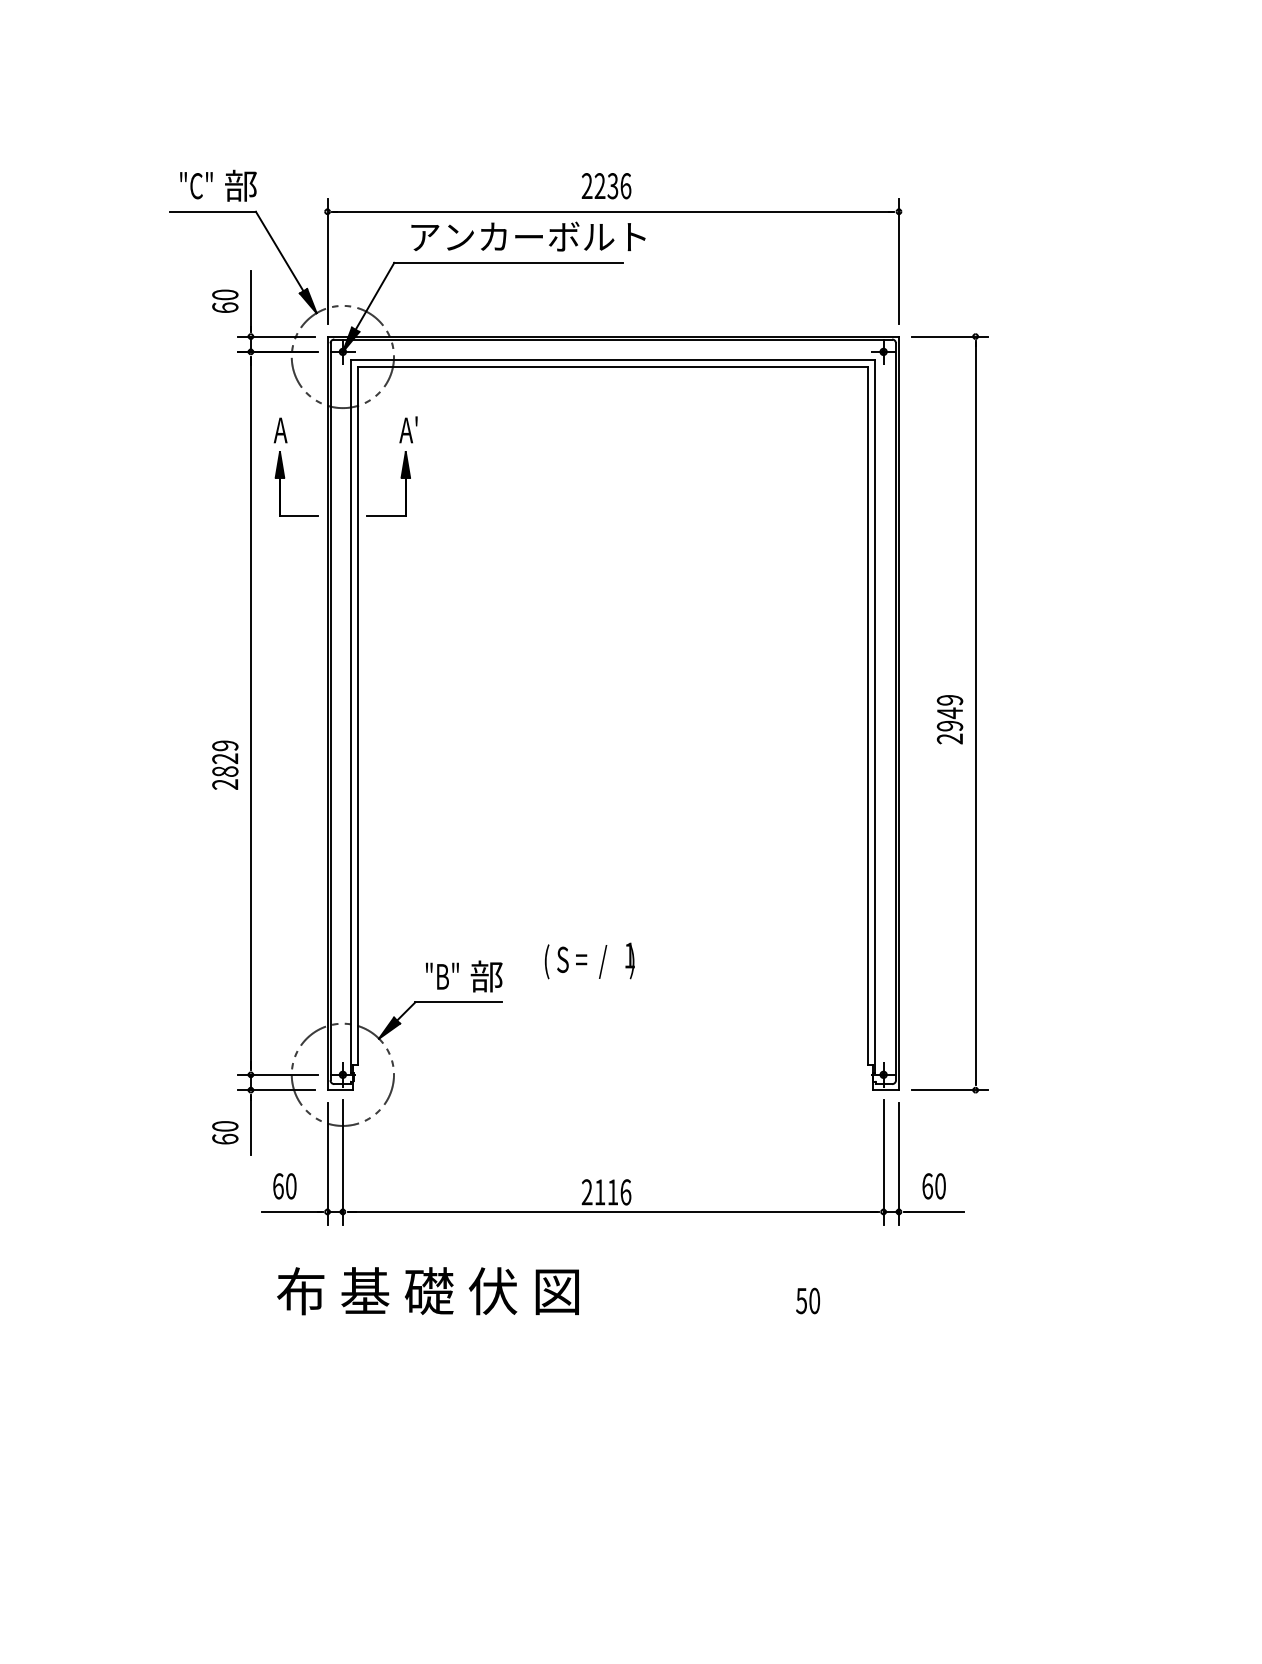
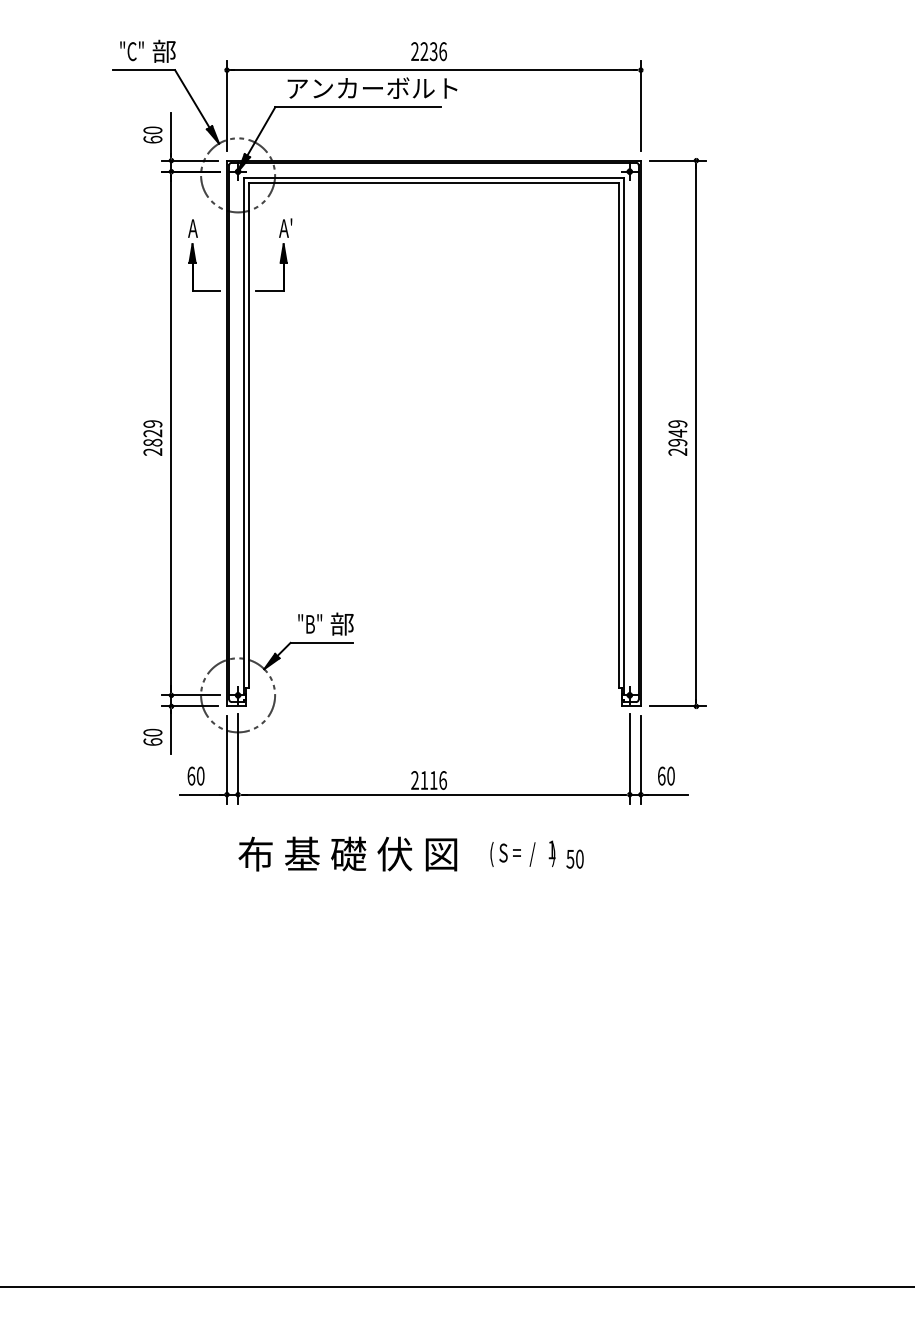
text: (224, 764) -> (152, 437), moved
text: (589, 960) -> (522, 853), moved
text: (427, 1290) -> (347, 853), moved

